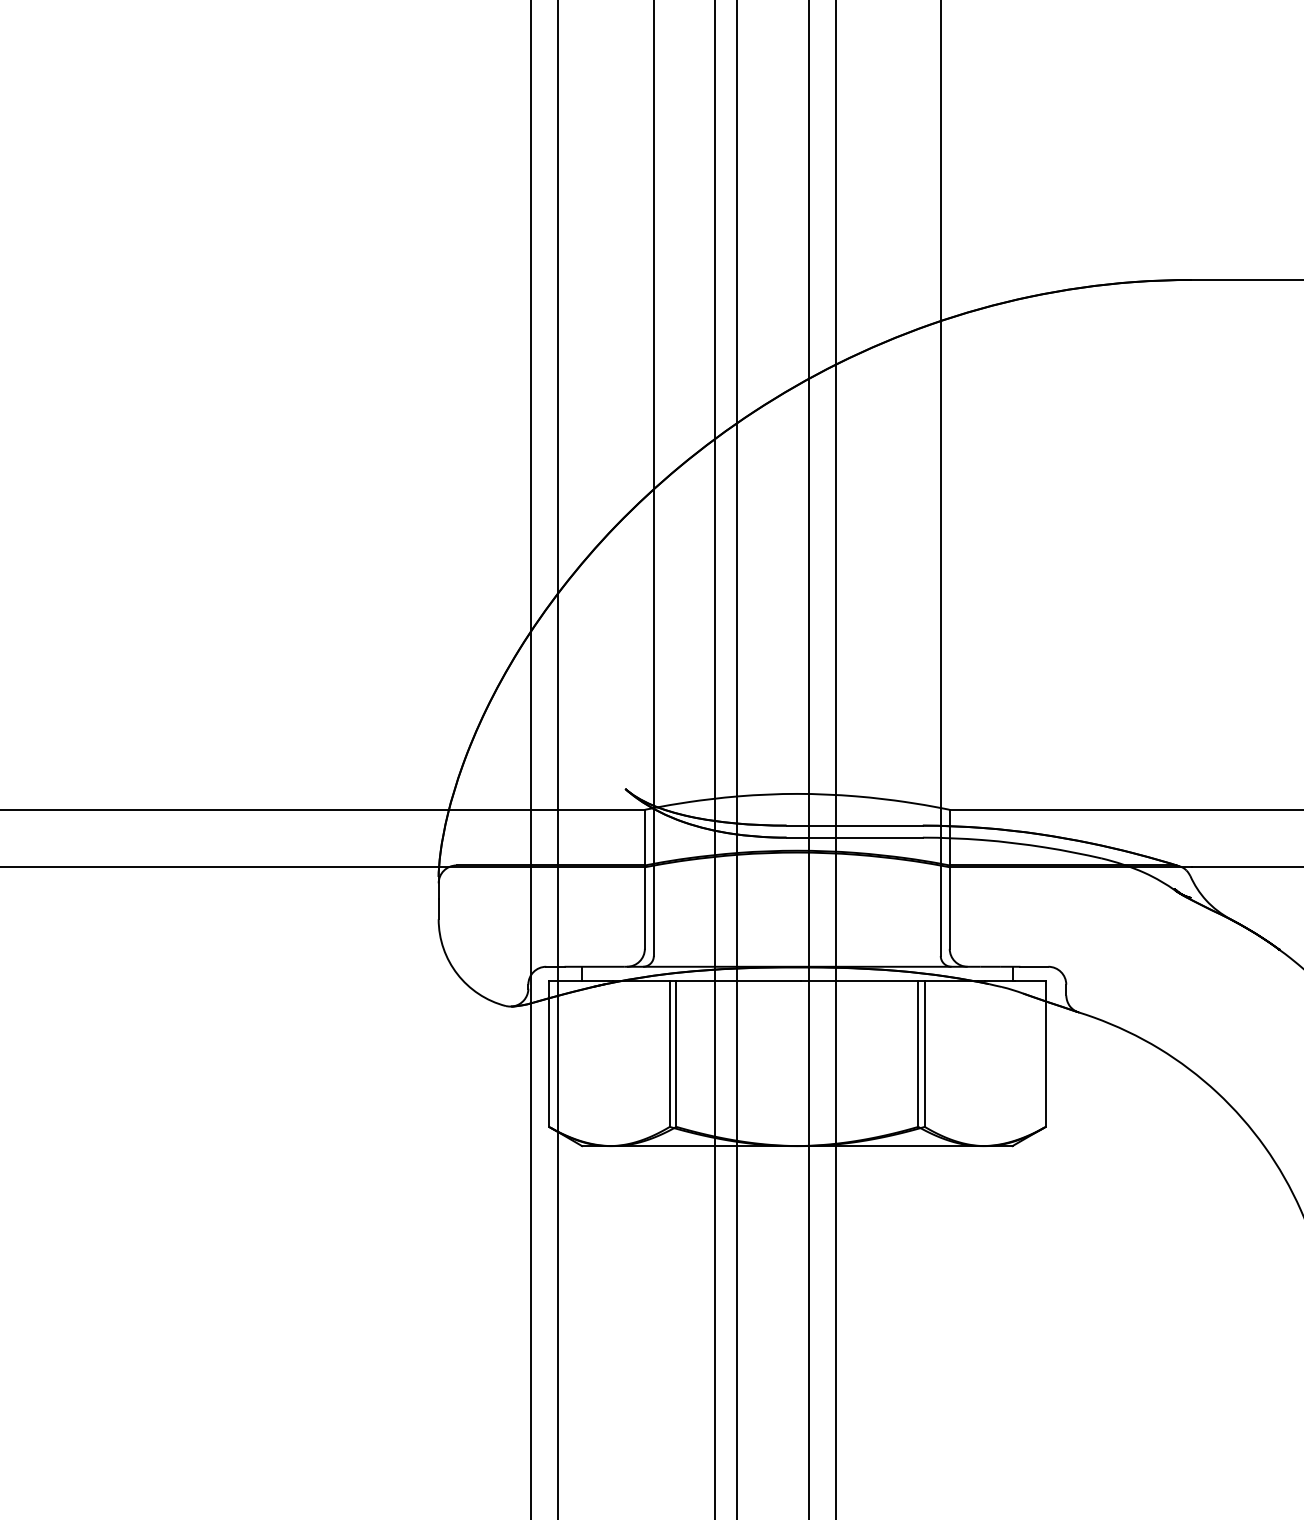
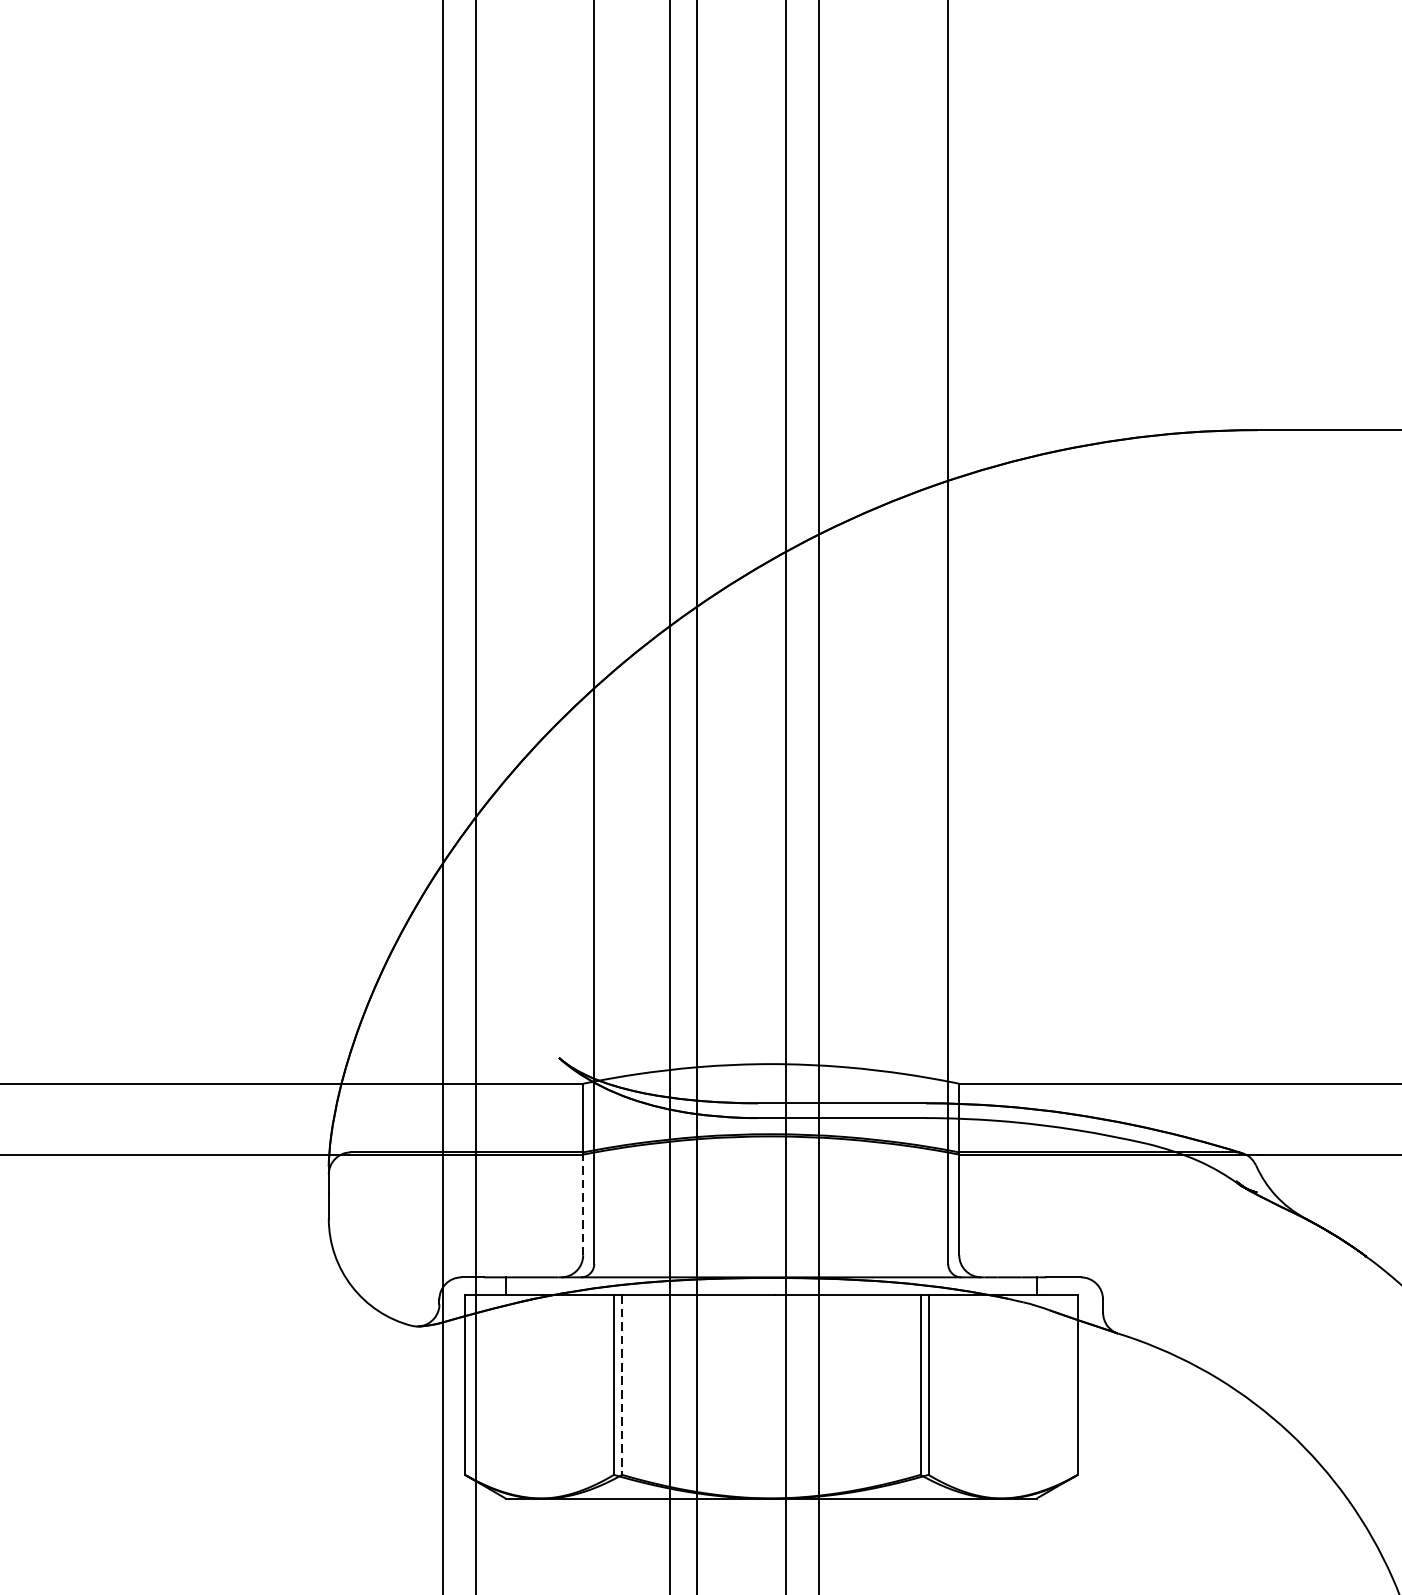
line: (644, 907) -> (582, 1204), solid -> dashed
line: (676, 1054) -> (622, 1385), solid -> dashed

